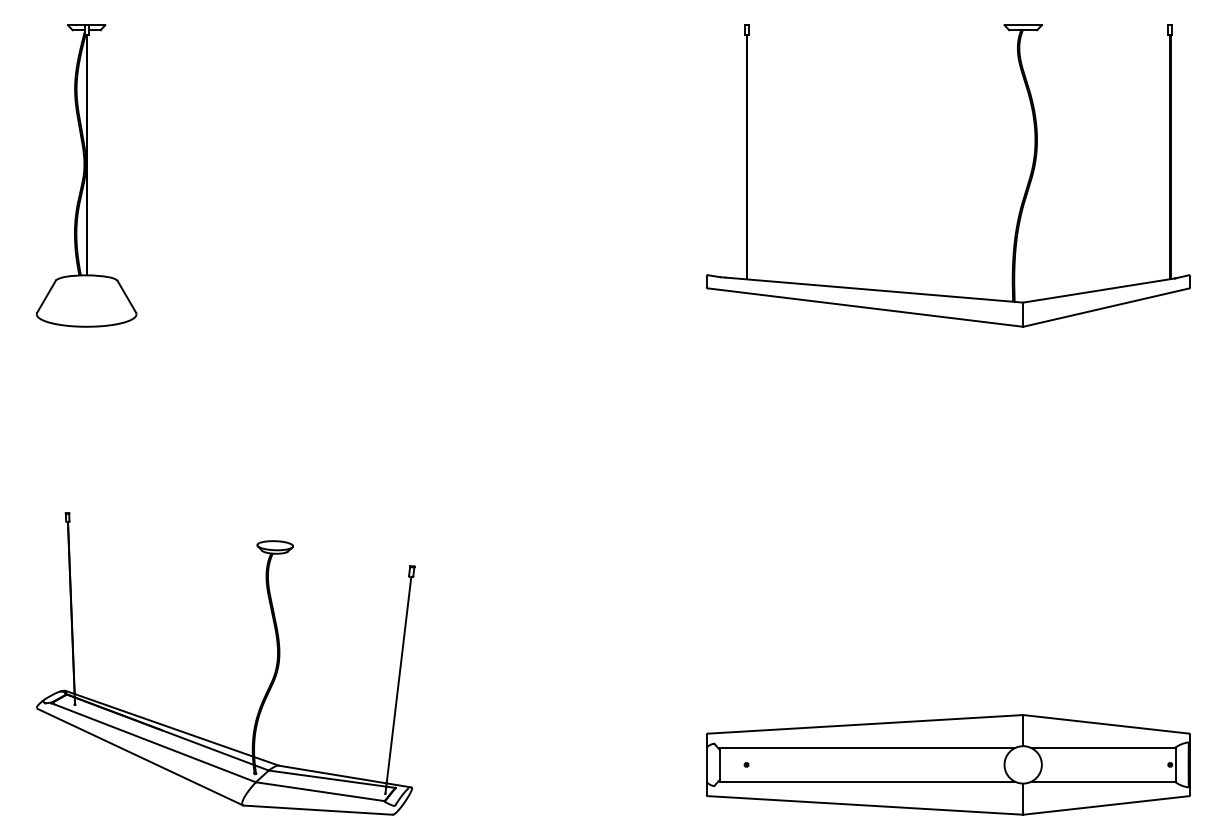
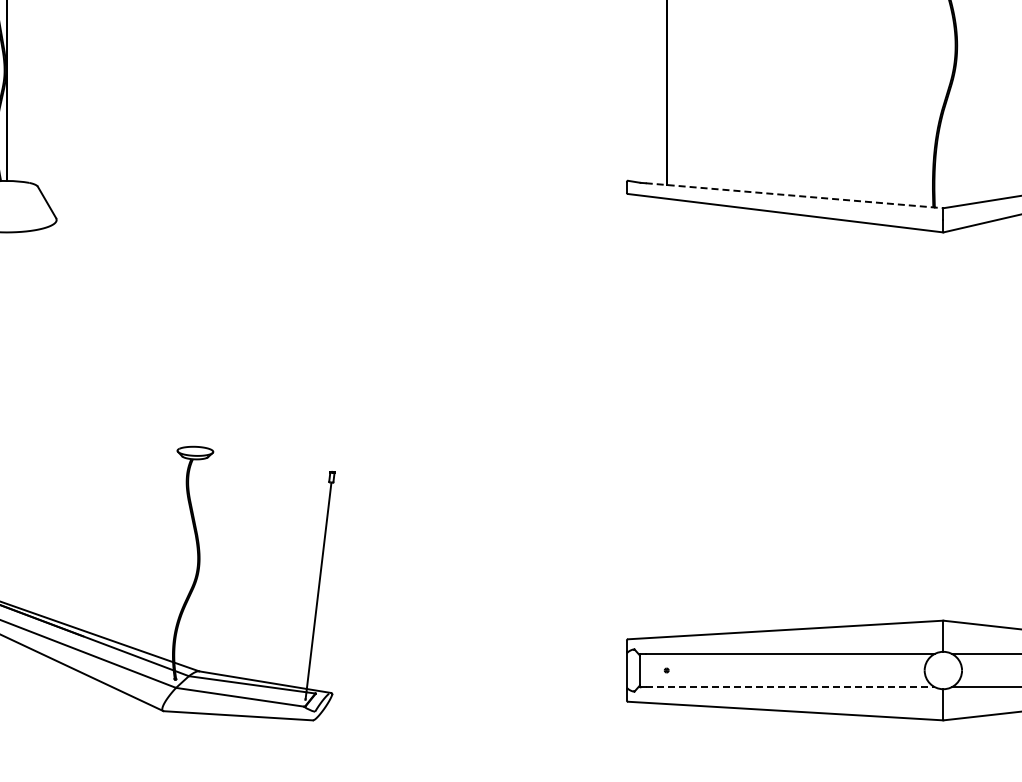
line: (874, 290) -> (794, 196), solid -> dashed
line: (870, 781) -> (790, 687), solid -> dashed

